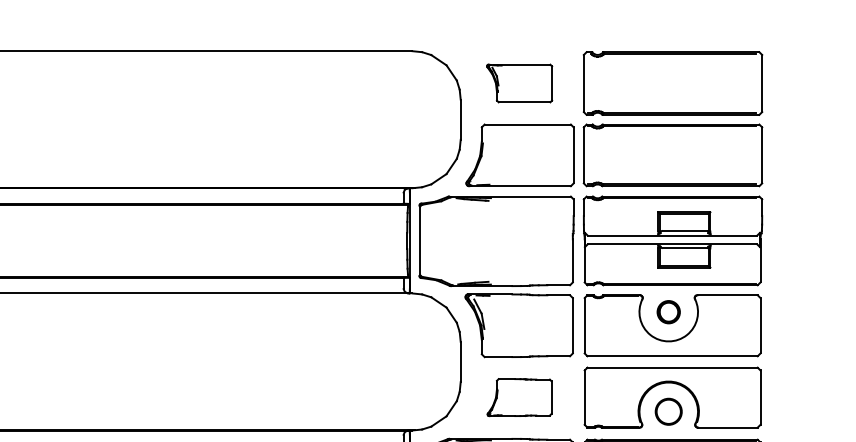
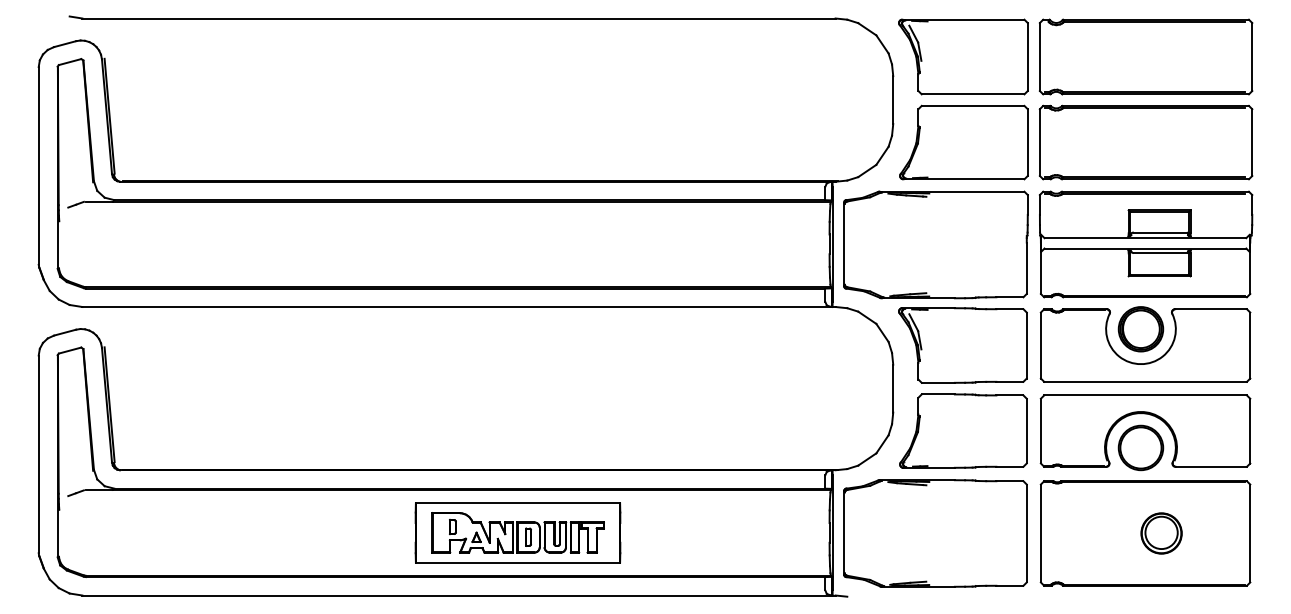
part: (519, 83) -> (963, 56), size x1.67
part: (668, 312) -> (1140, 329), size x1.67
part: (519, 397) -> (963, 430), size x1.67
part: (668, 411) -> (1140, 447), size x1.43

